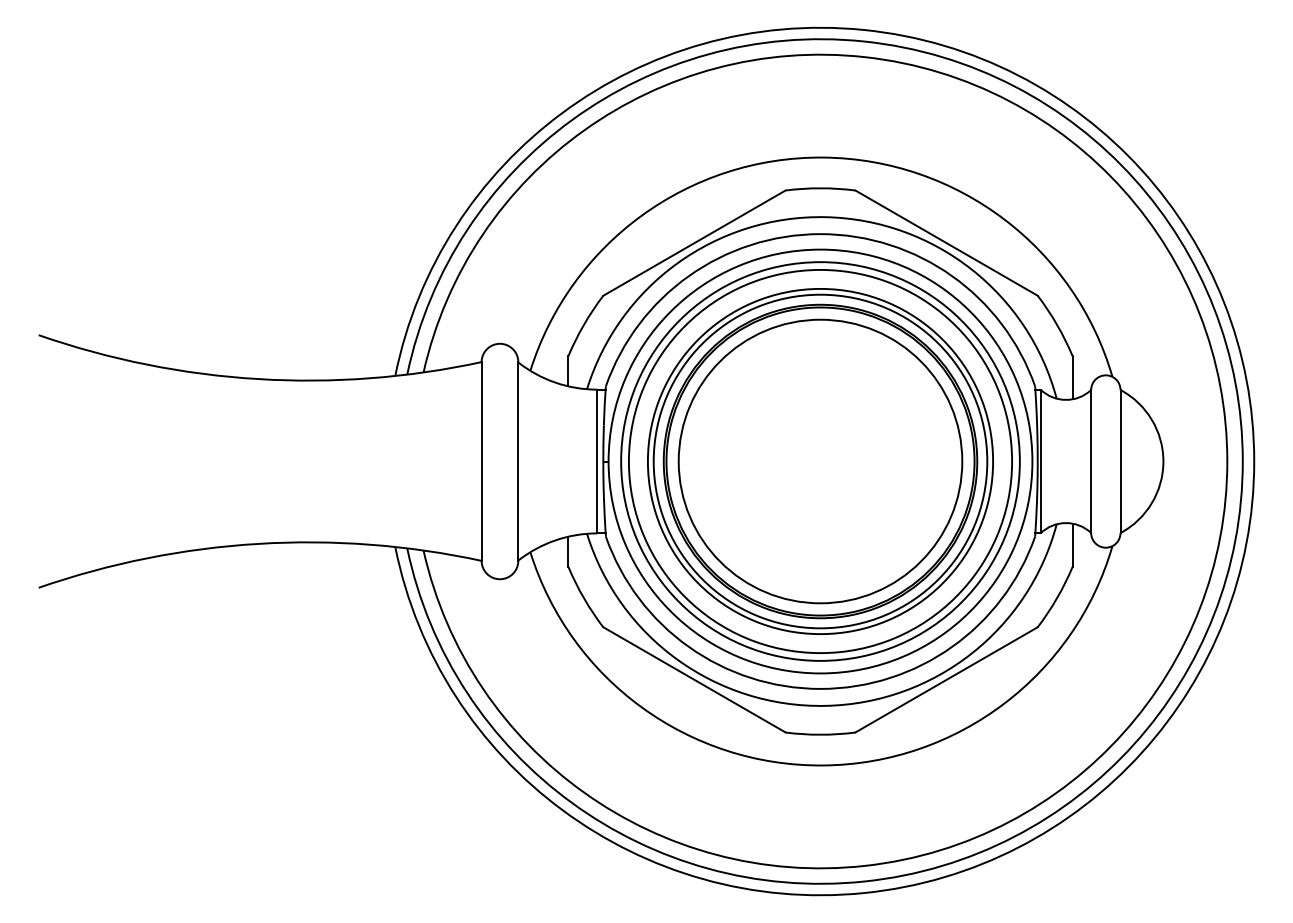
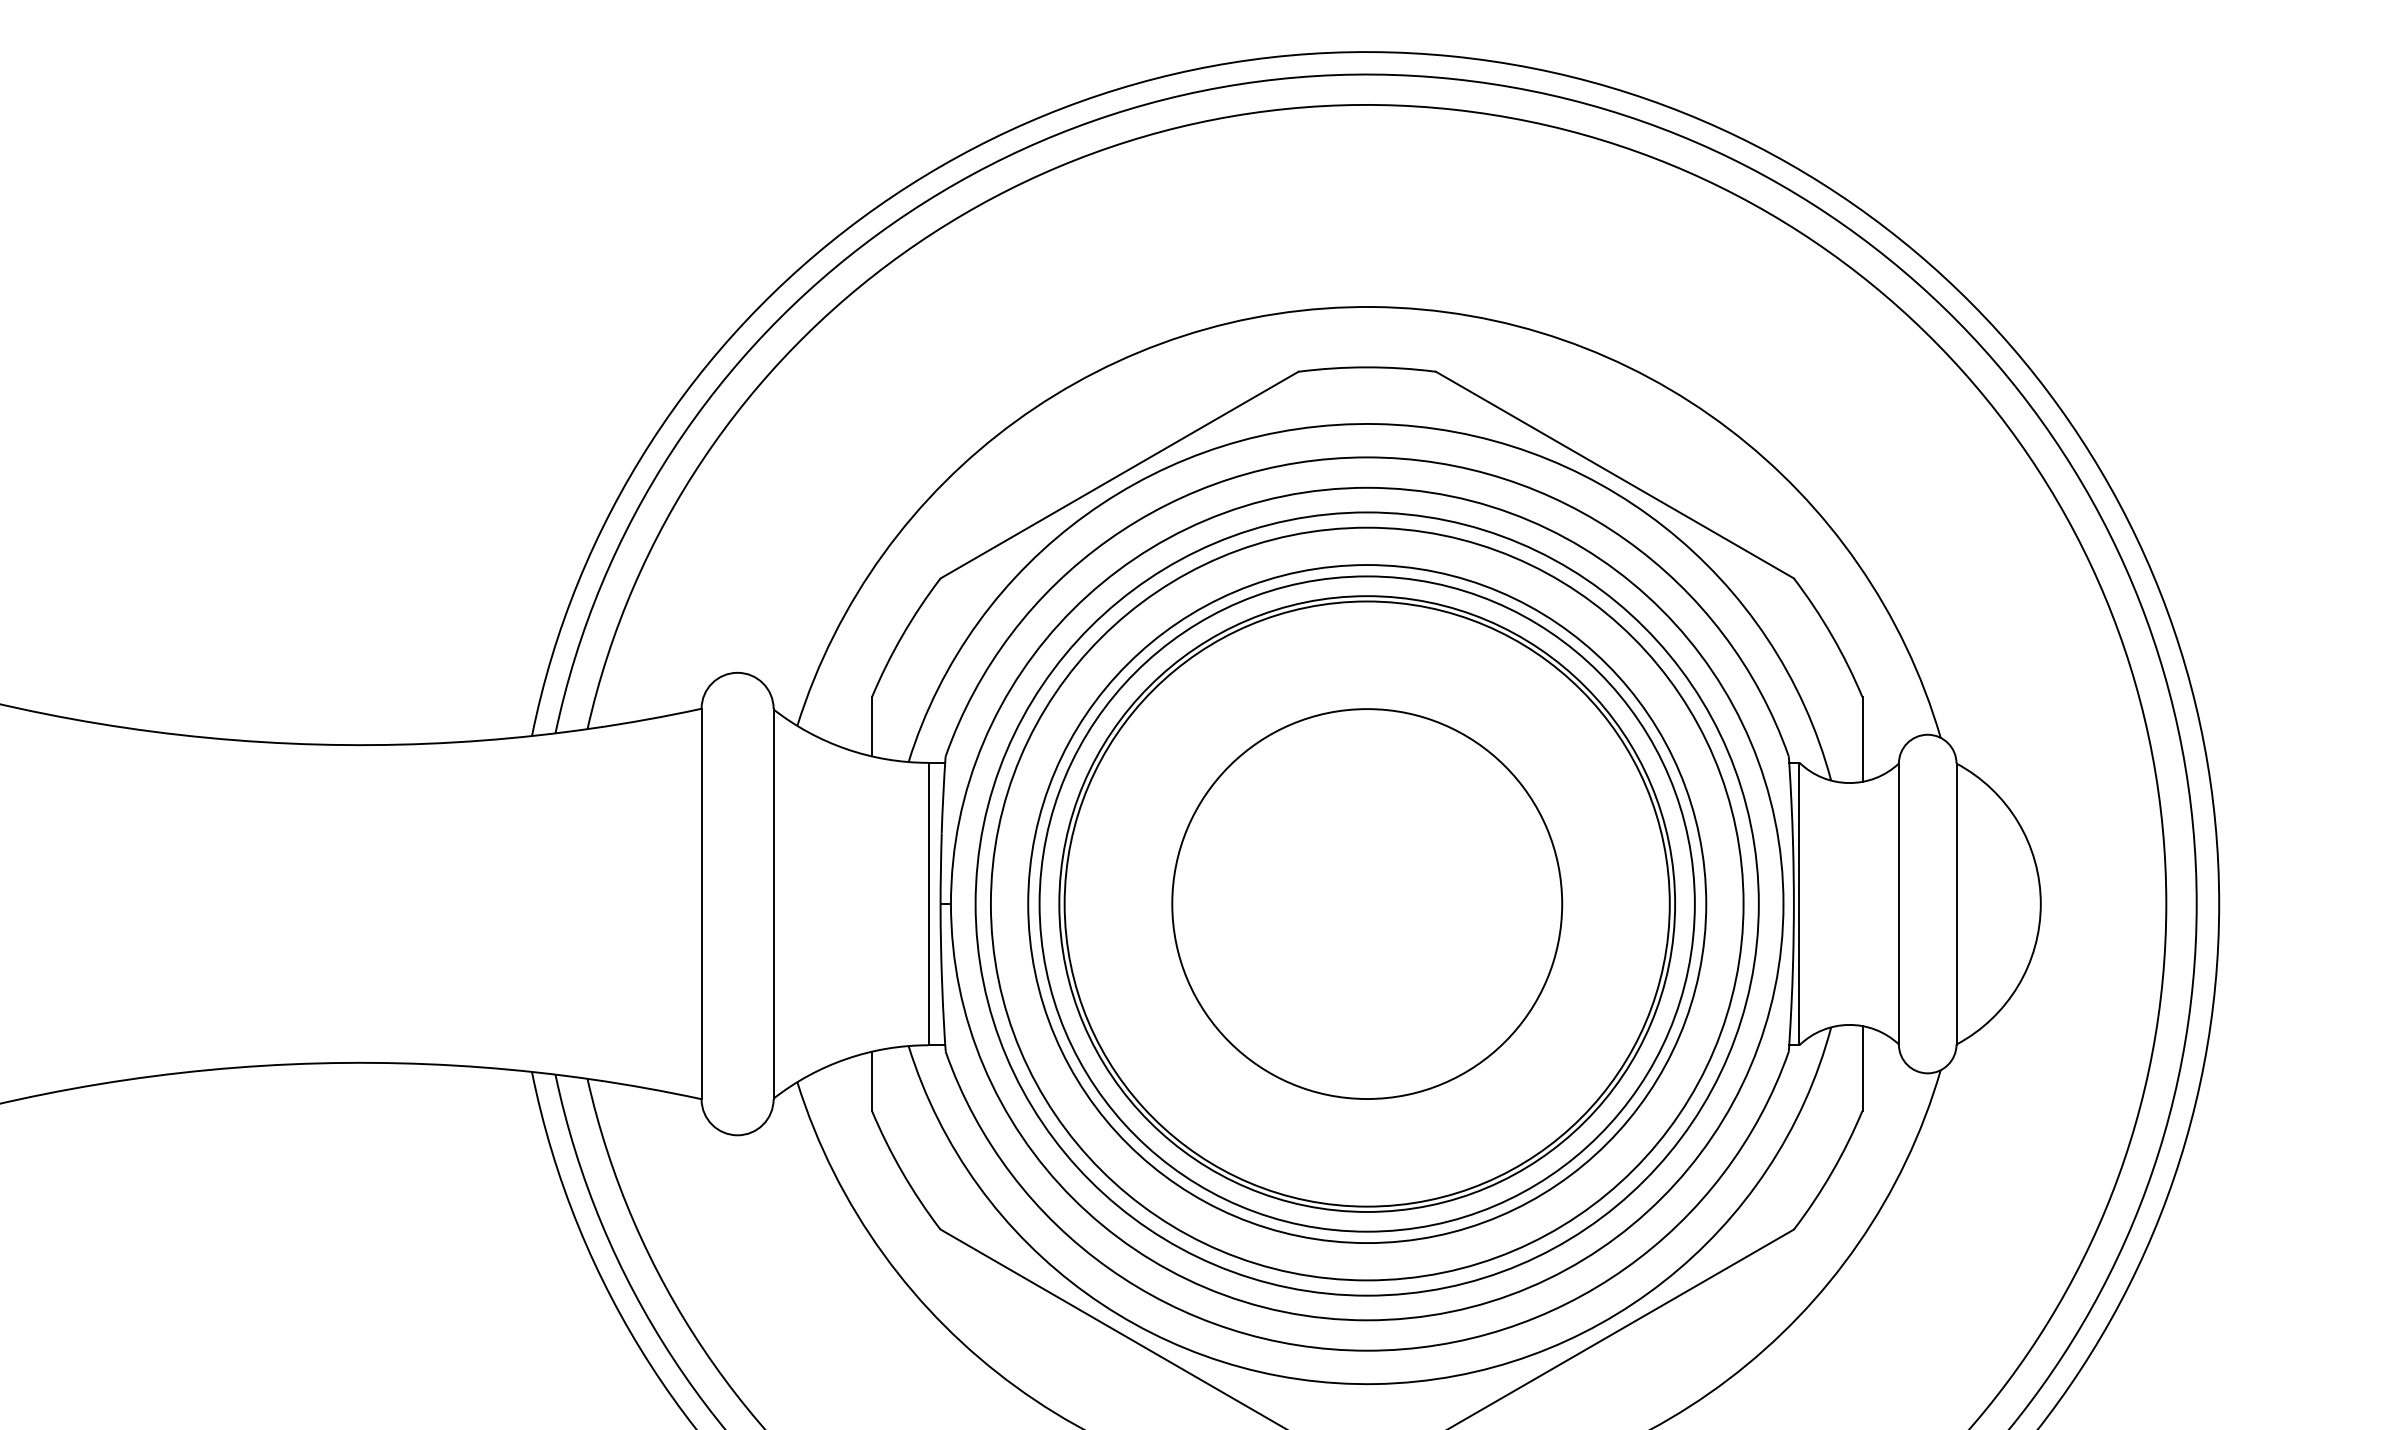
circle: (820, 461) -> (1367, 904), size x0.7

